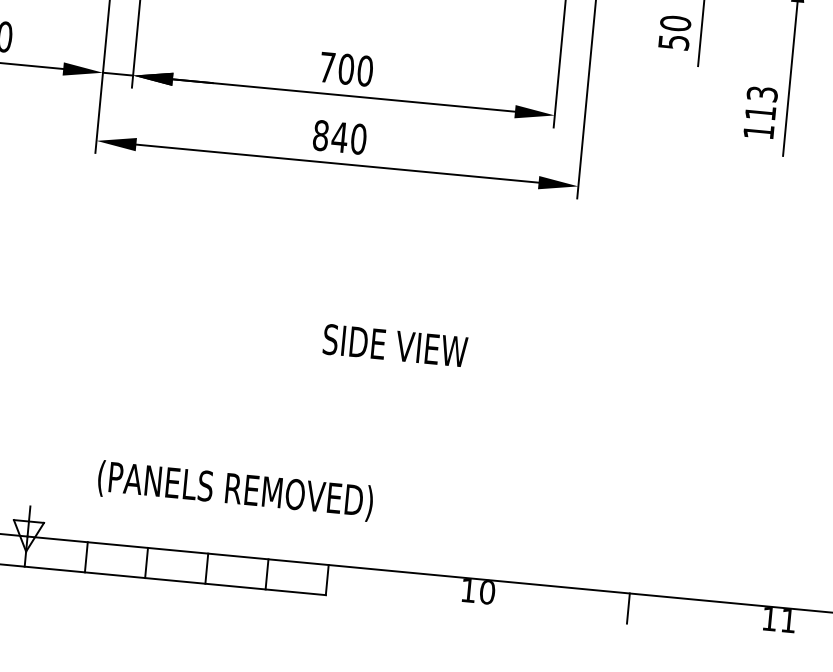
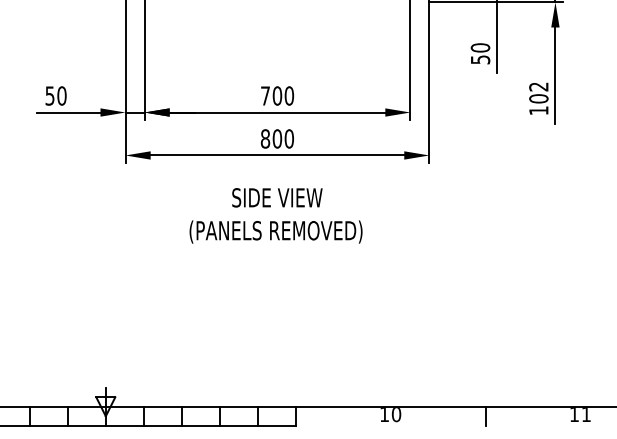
text: (760, 102) -> (538, 92), 113 -> 102
text: (340, 136) -> (277, 138), 840 -> 800
text: (395, 345) -> (277, 197), moved
text: (234, 490) -> (275, 231), moved

